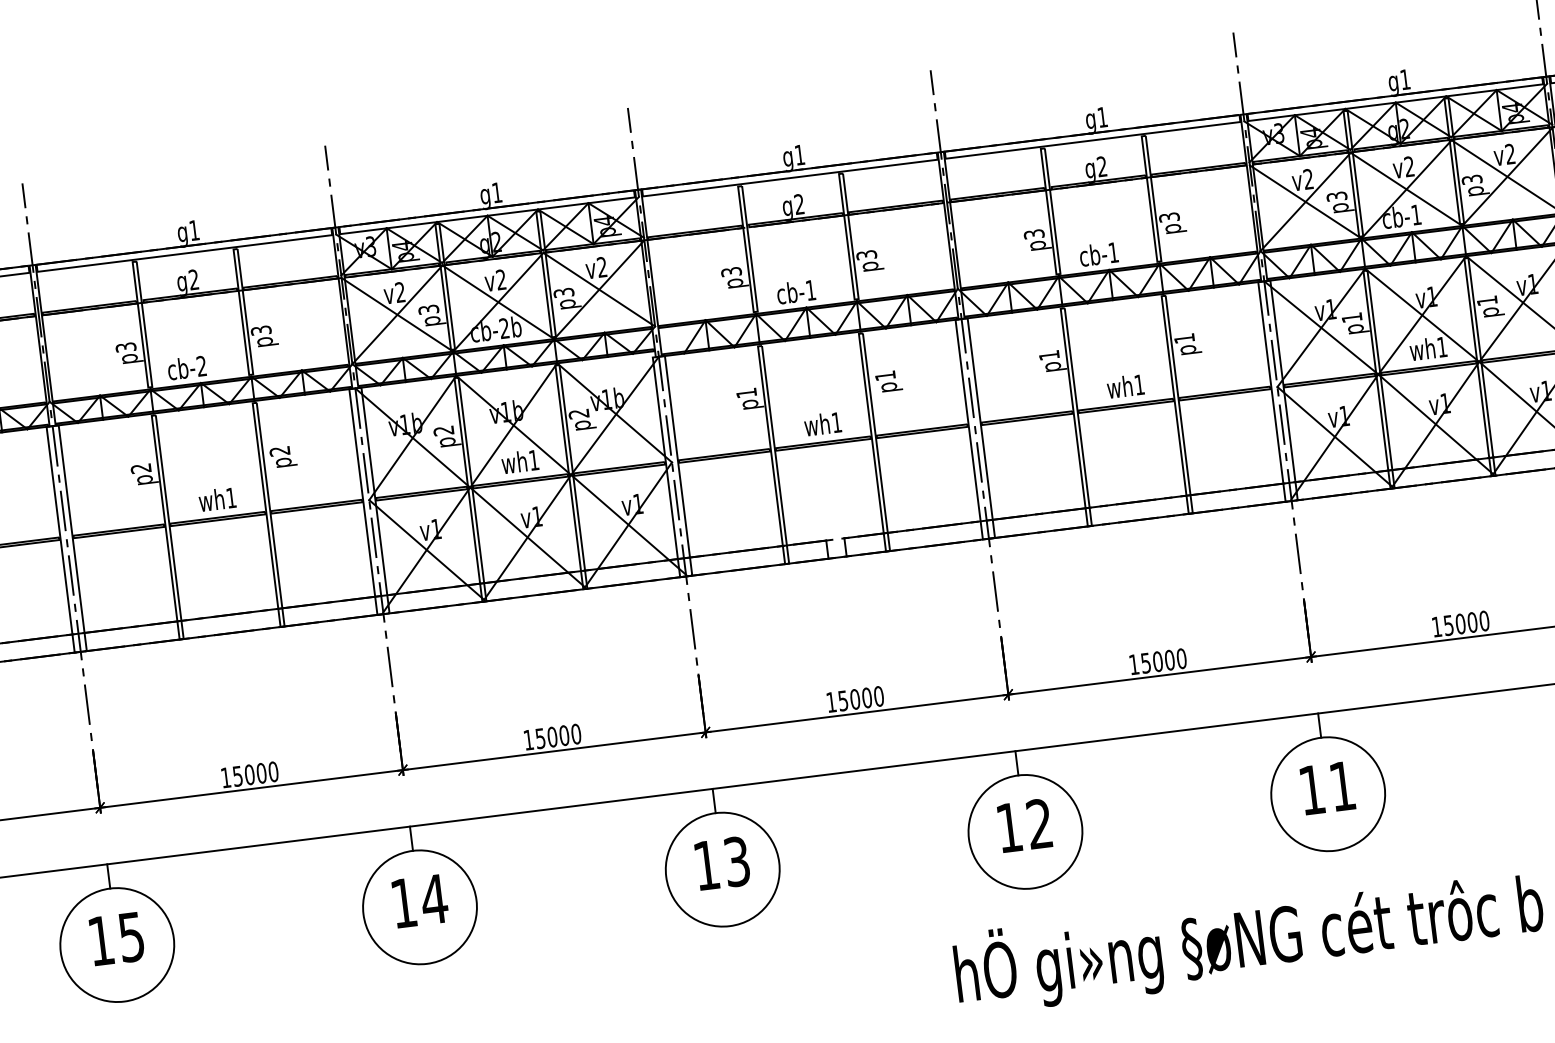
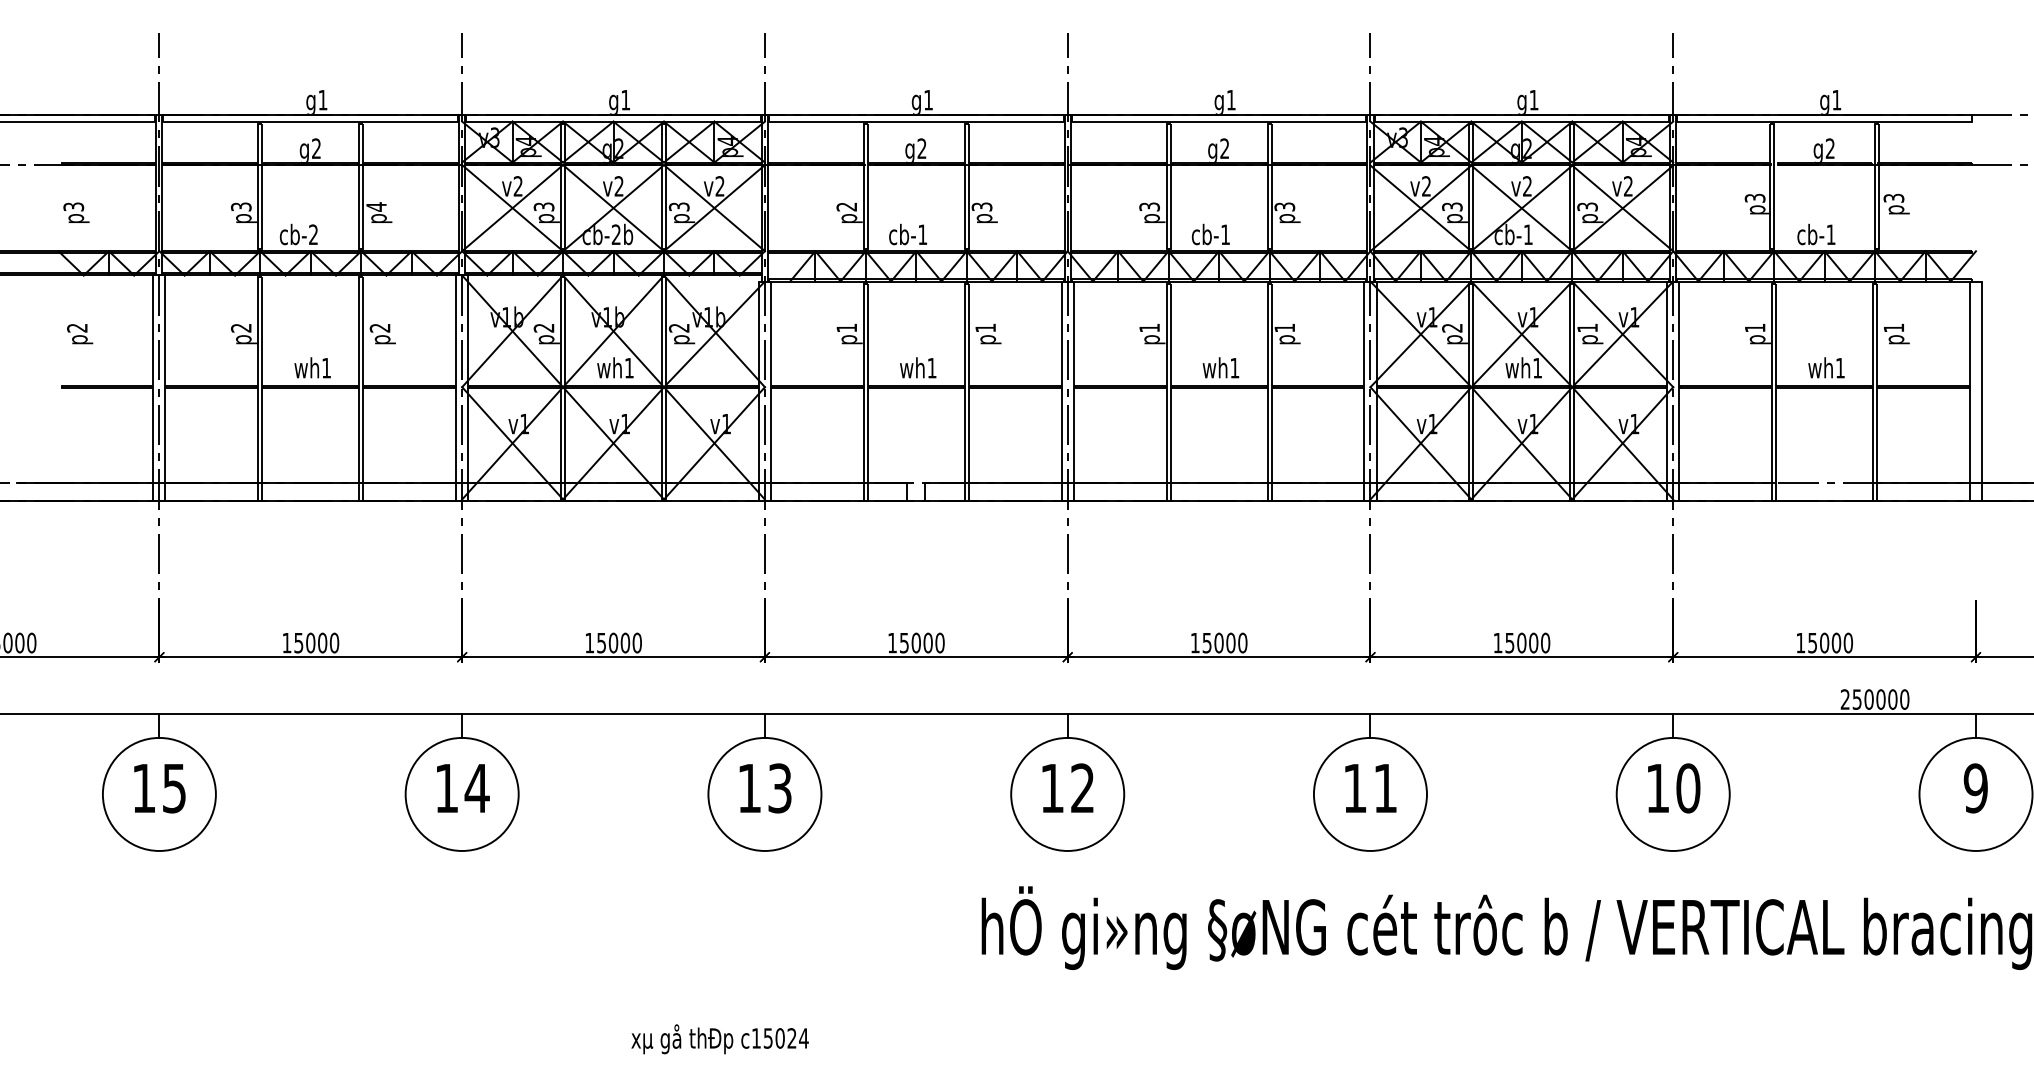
text: (732, 271) -> (847, 206), p3 -> p2
text: (1352, 317) -> (1452, 327), p1 -> p2
text: (261, 330) -> (376, 206), p3 -> p4

